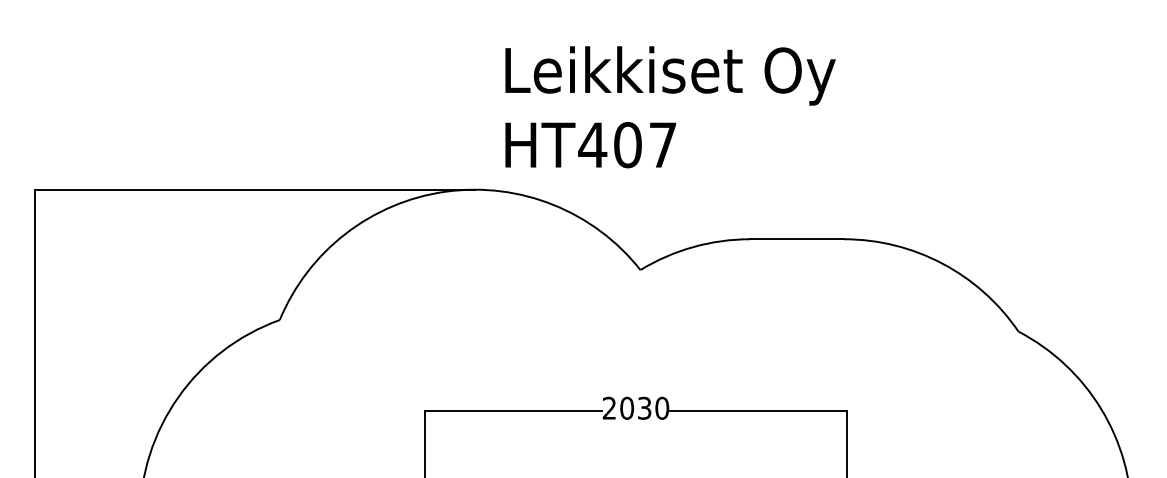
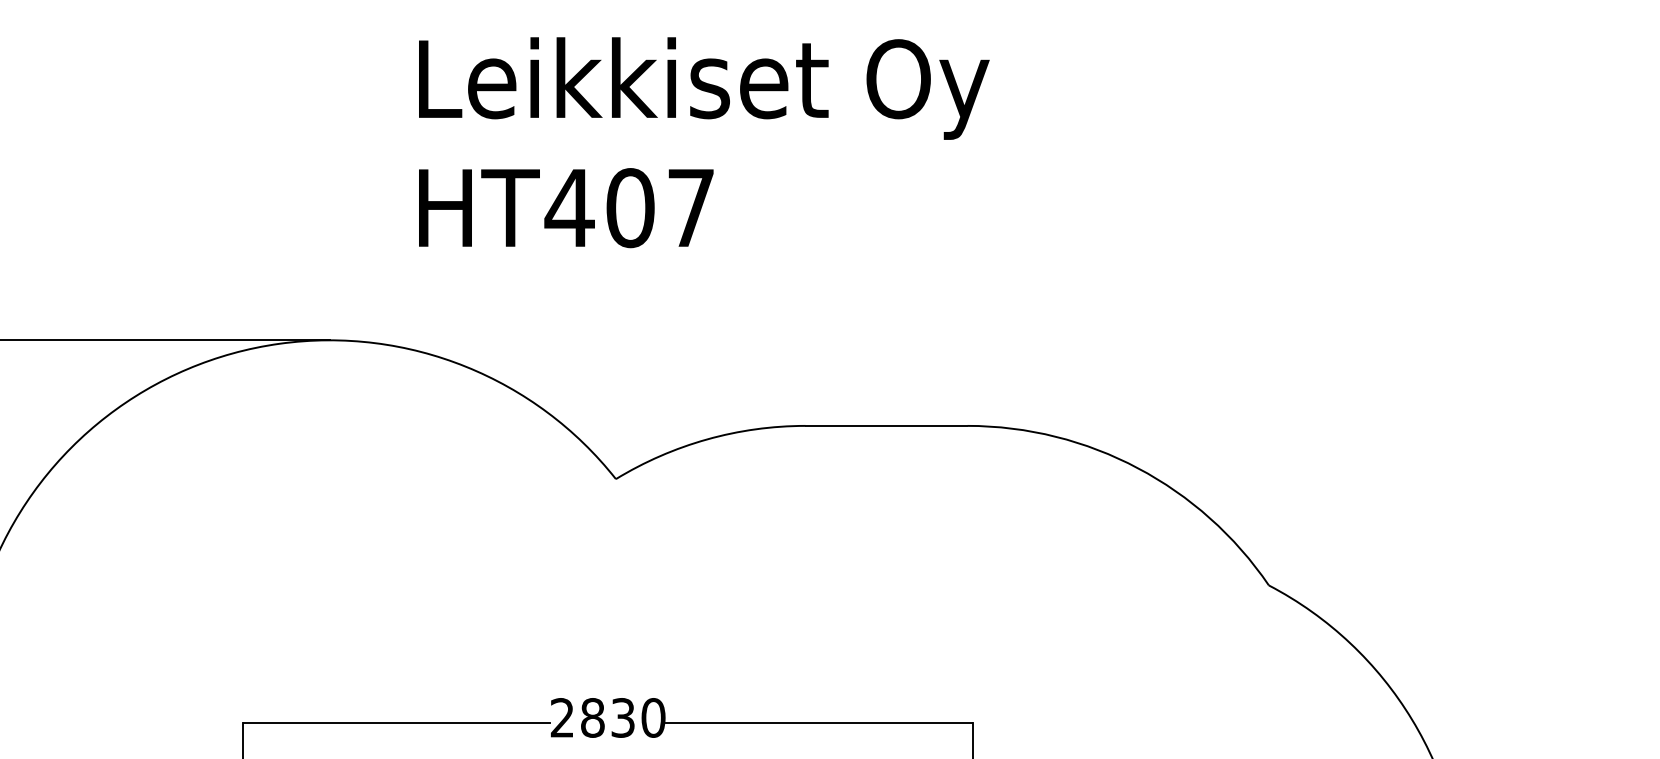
text: (670, 107) -> (704, 143), moved
text: (627, 408) -> (593, 718), 2030 -> 2830

